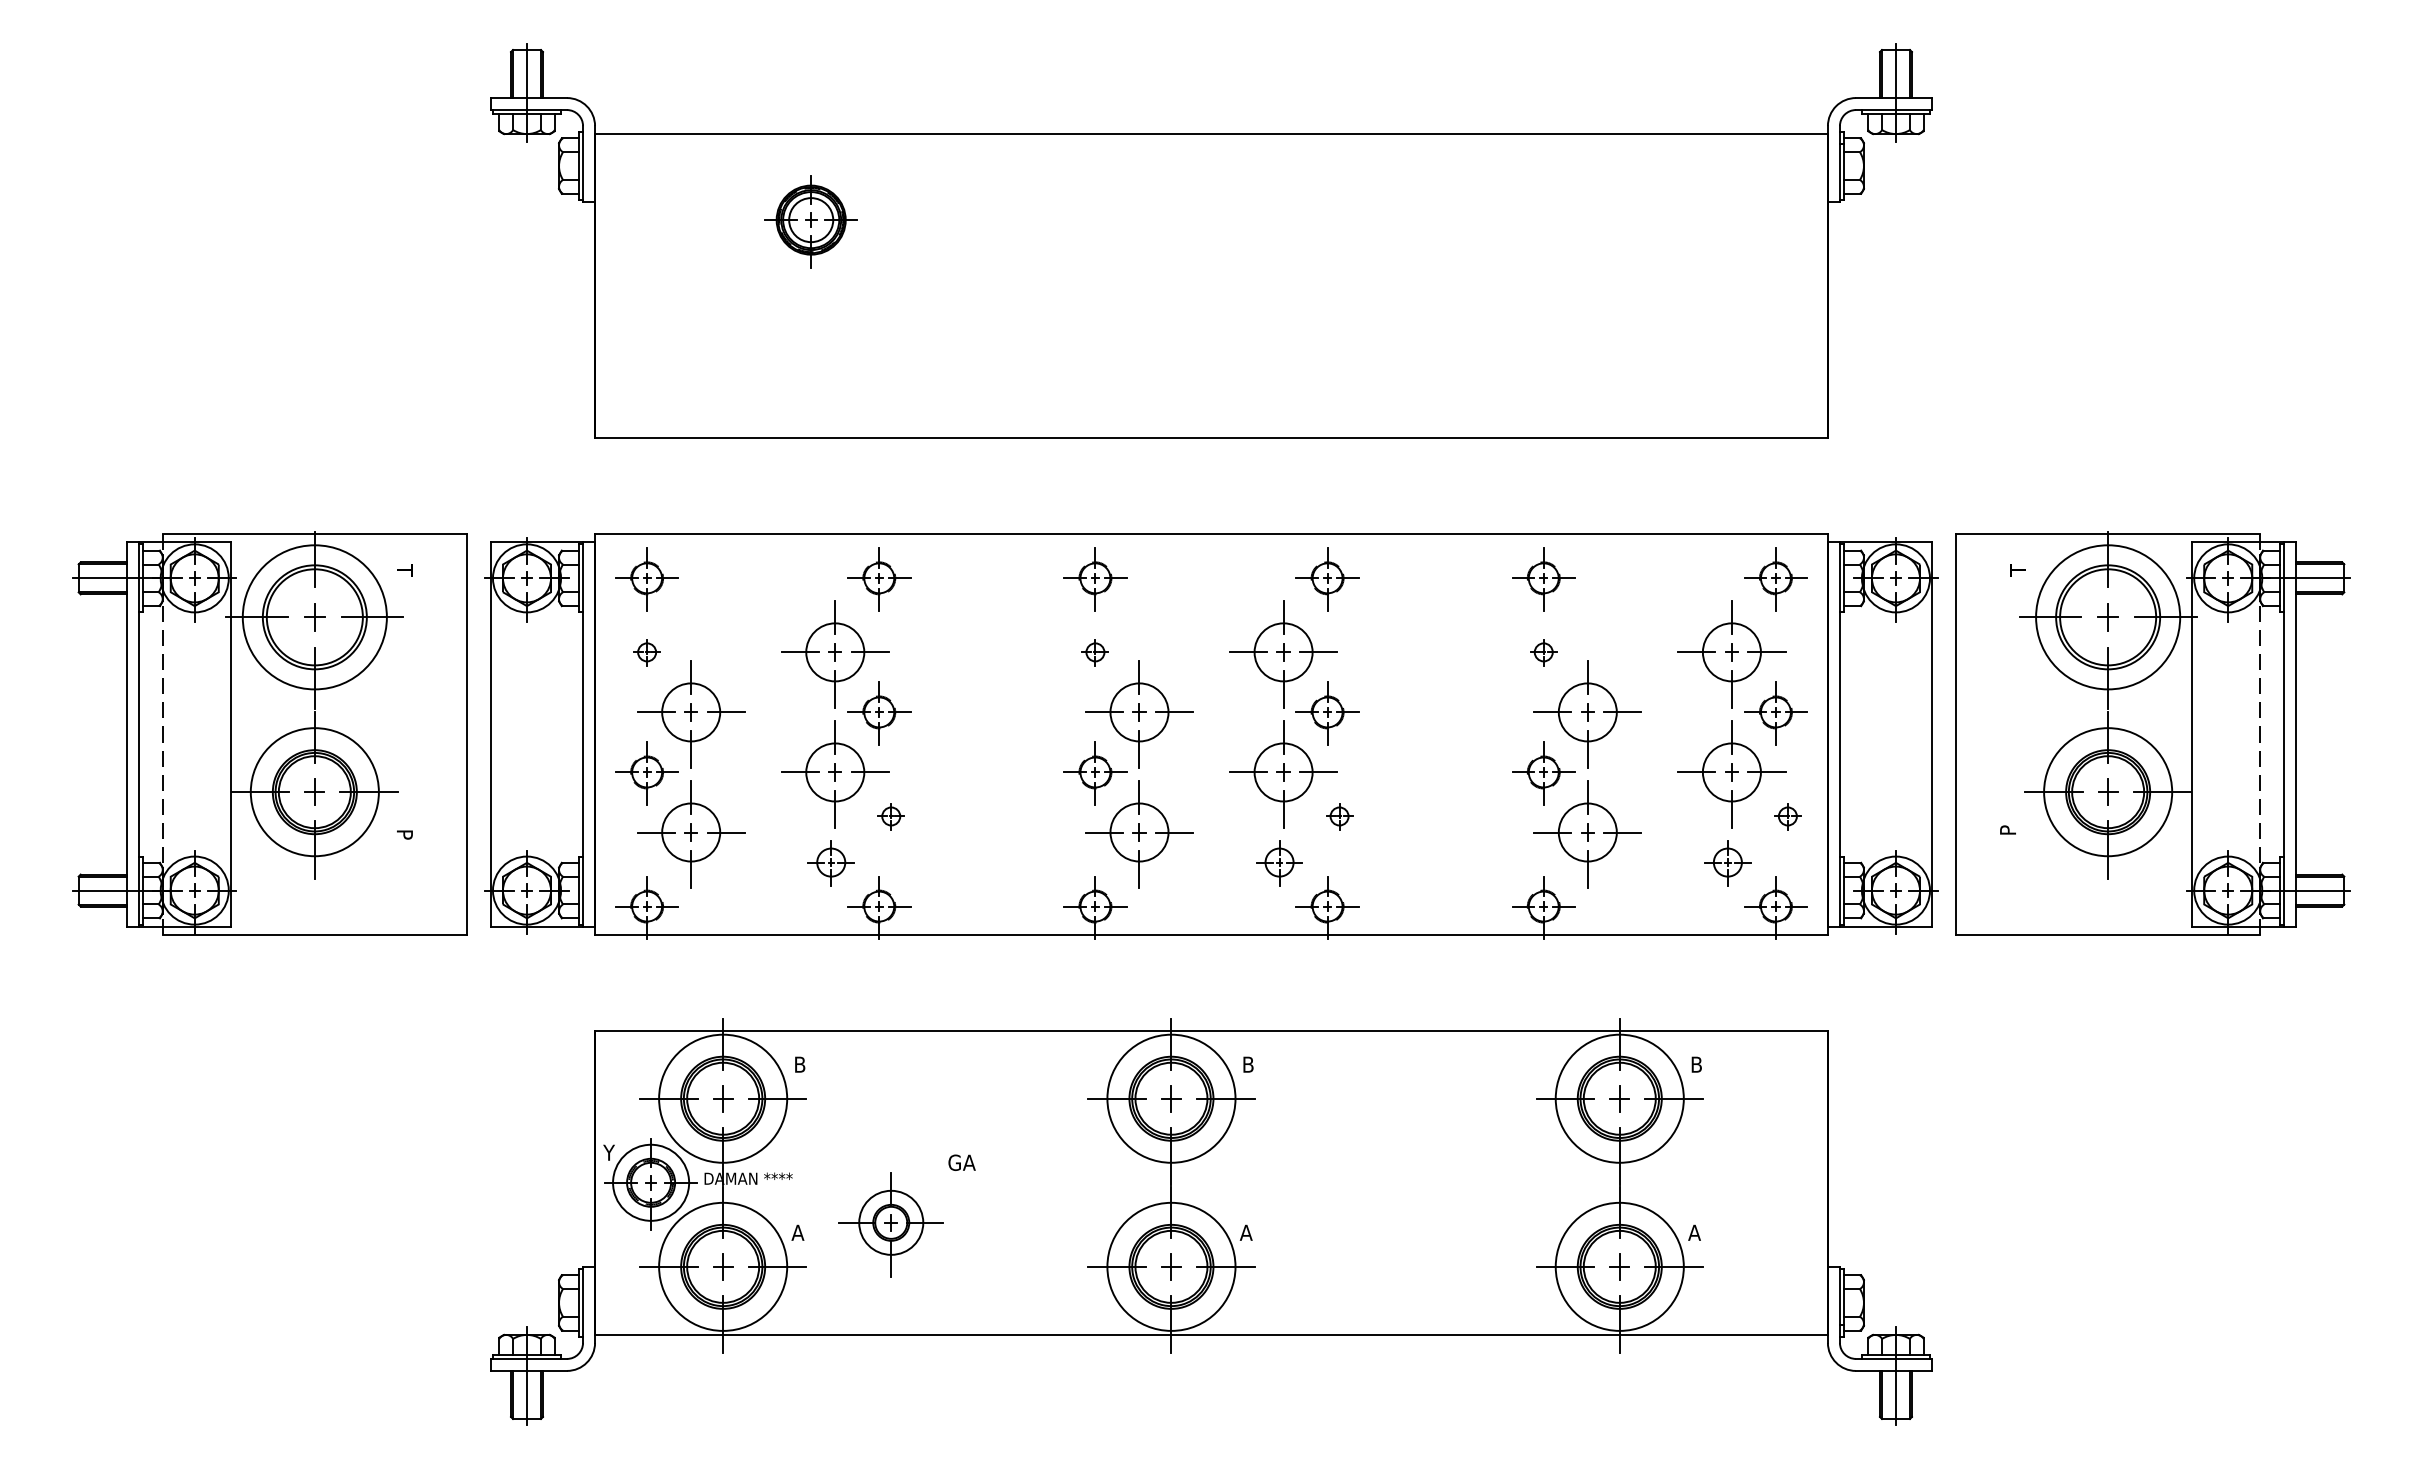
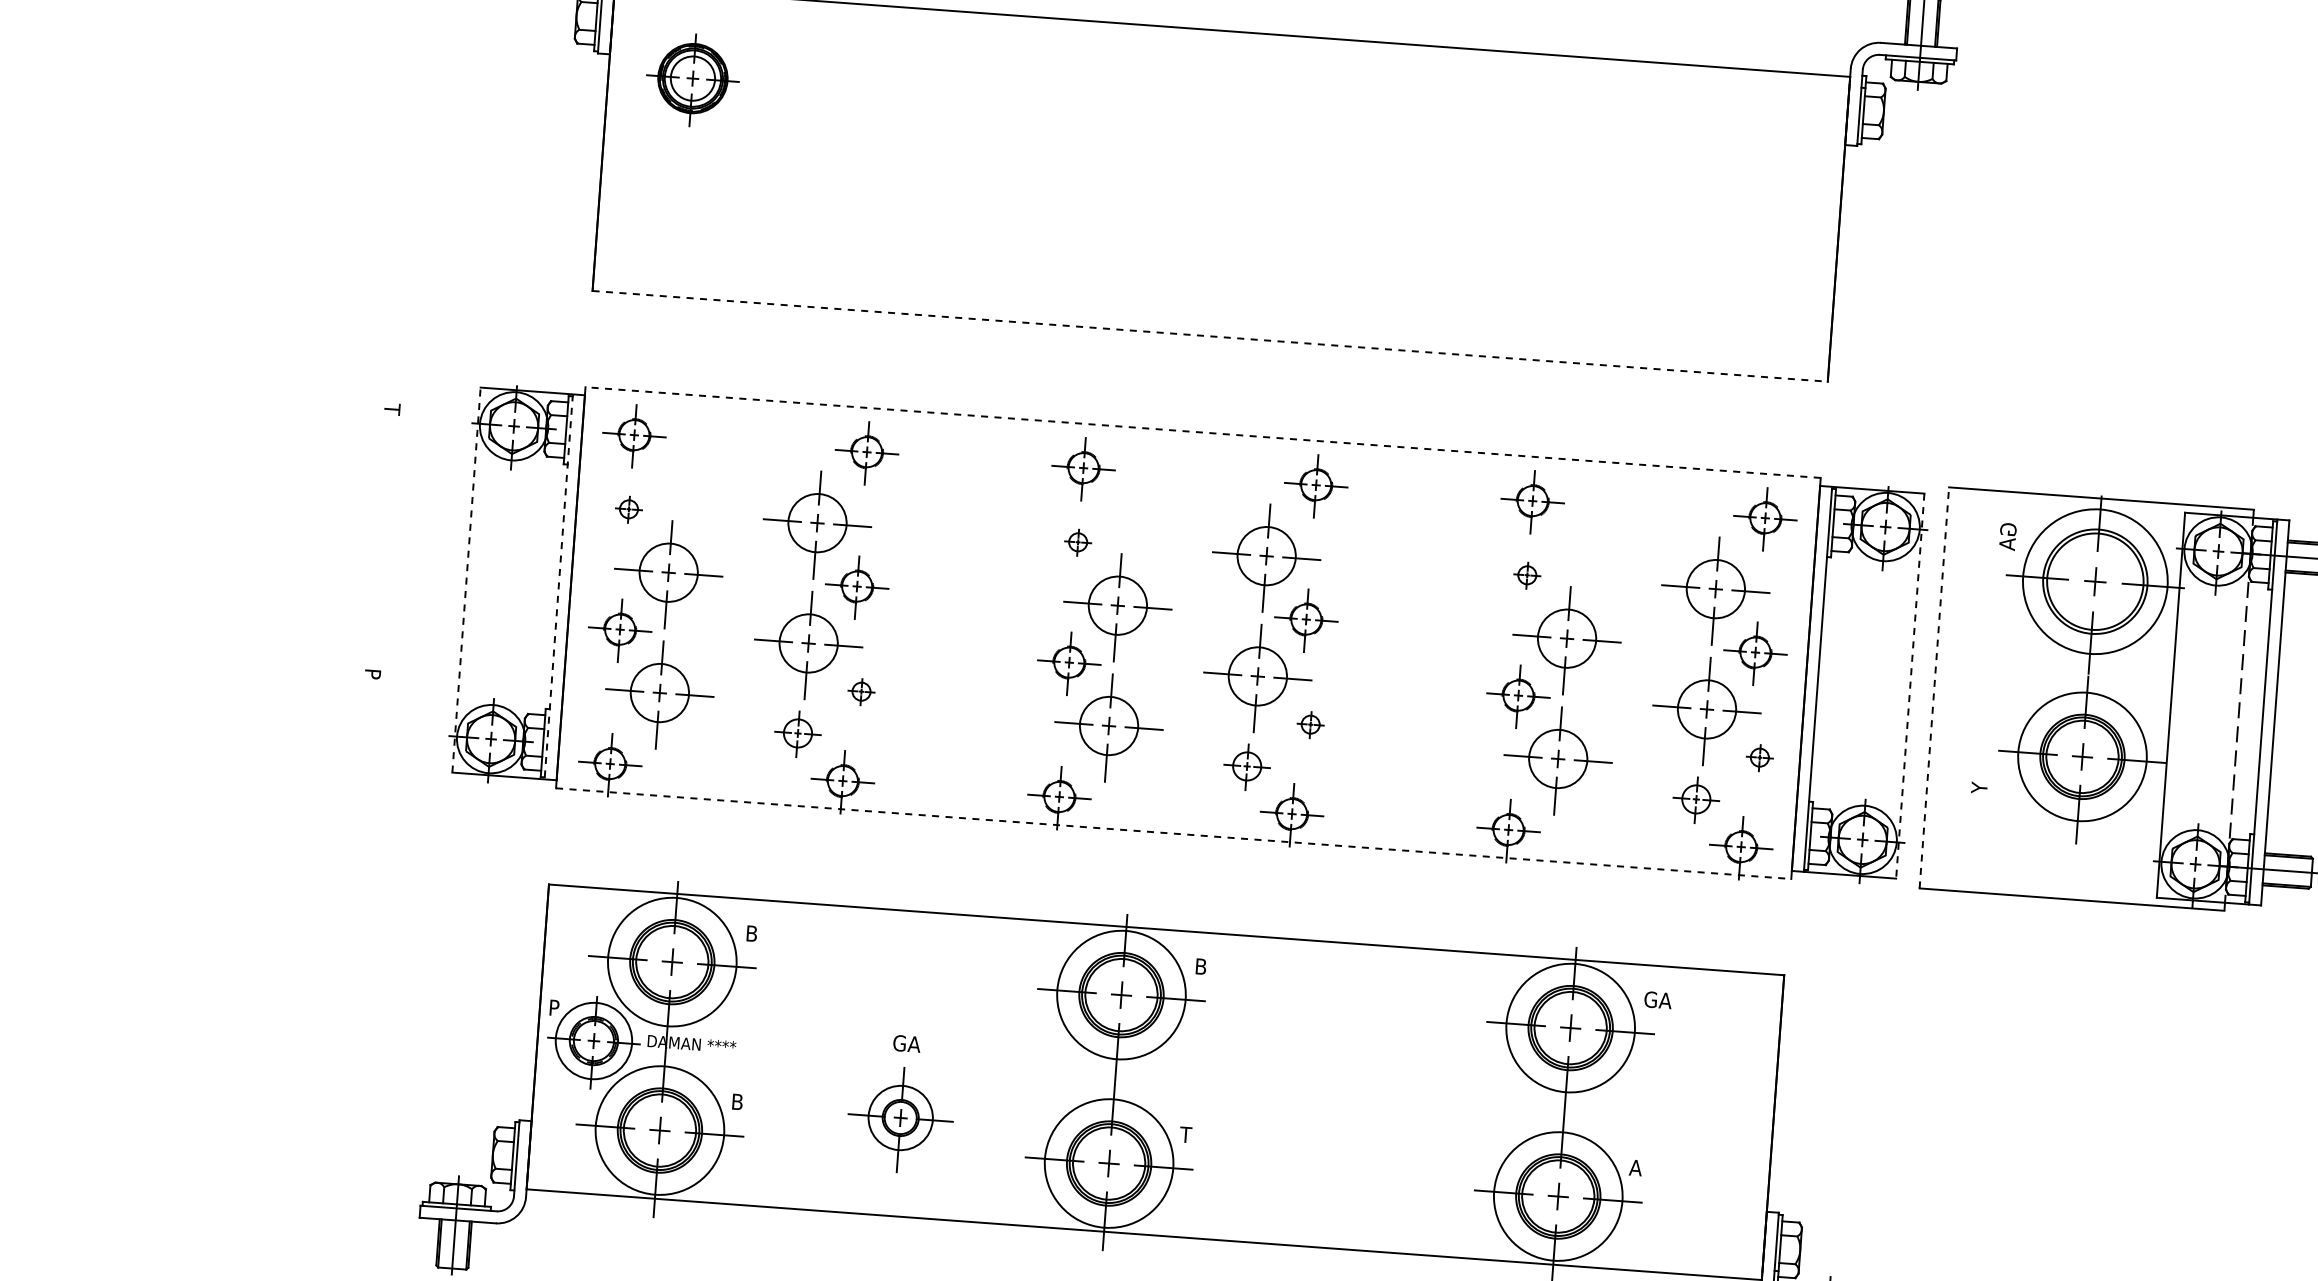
part: (810, 221) -> (692, 79), moved
line: (1211, 438) -> (1210, 336), solid -> dashed
line: (1211, 534) -> (1203, 432), solid -> dashed
text: (2017, 578) -> (2007, 536), T -> GA
part: (269, 733) -> (244, 562), removed
line: (490, 734) -> (466, 580), solid -> dashed
line: (583, 734) -> (559, 586), solid -> dashed
line: (1932, 734) -> (1910, 686), solid -> dashed
line: (1956, 734) -> (1934, 687), solid -> dashed
text: (2007, 830) -> (1978, 787), P -> Y
line: (1211, 934) -> (1173, 833), solid -> dashed
text: (1704, 1064) -> (1658, 1000), B -> GA
text: (608, 1152) -> (553, 1007), Y -> P
part: (890, 1224) -> (899, 1119), moved
text: (797, 1232) -> (736, 1101), A -> B
text: (1245, 1232) -> (1185, 1134), A -> T

